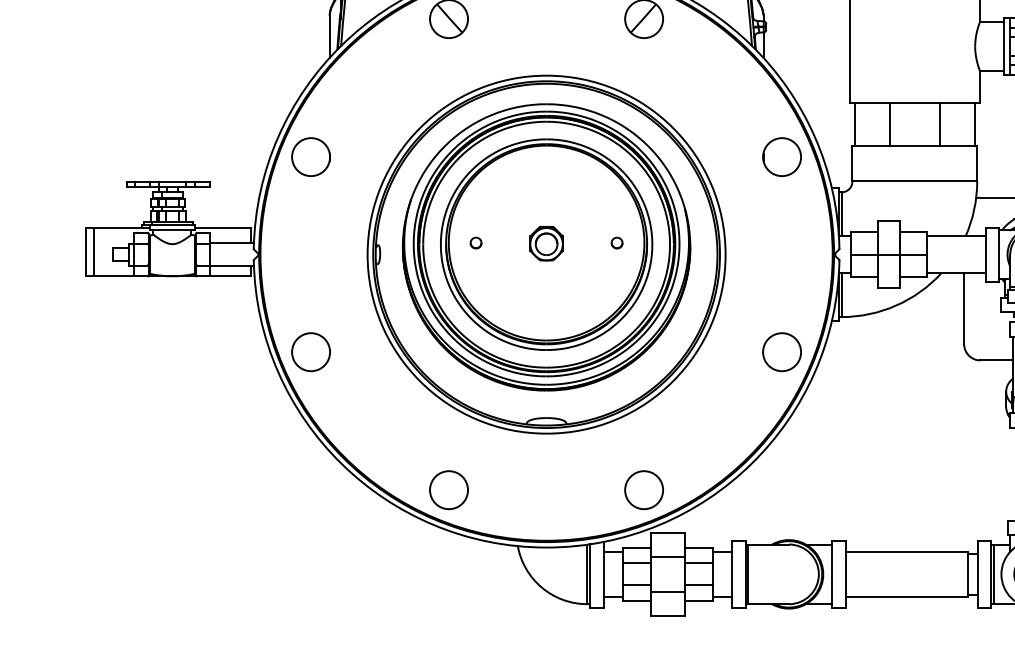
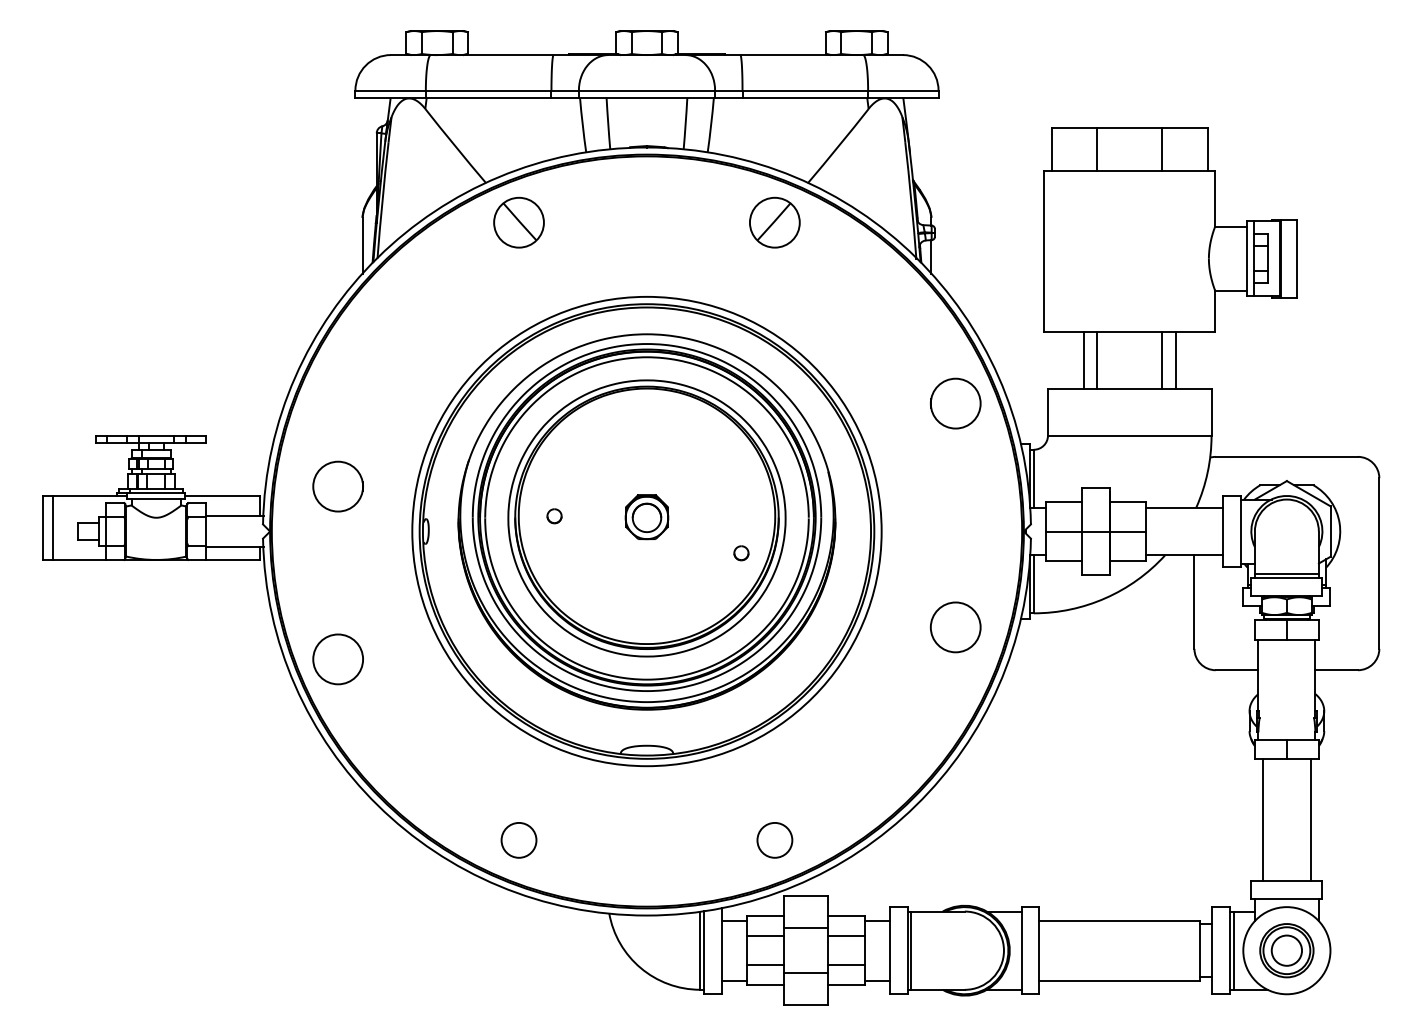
line: (855, 124) -> (1083, 360), moved
line: (974, 124) -> (1176, 360), moved
part: (310, 157) -> (337, 486), moved
part: (617, 243) -> (741, 553), moved
circle: (781, 352) -> (955, 627), moved
circle: (448, 490) -> (518, 840), size x0.7
circle: (643, 490) -> (774, 840), size x0.7

